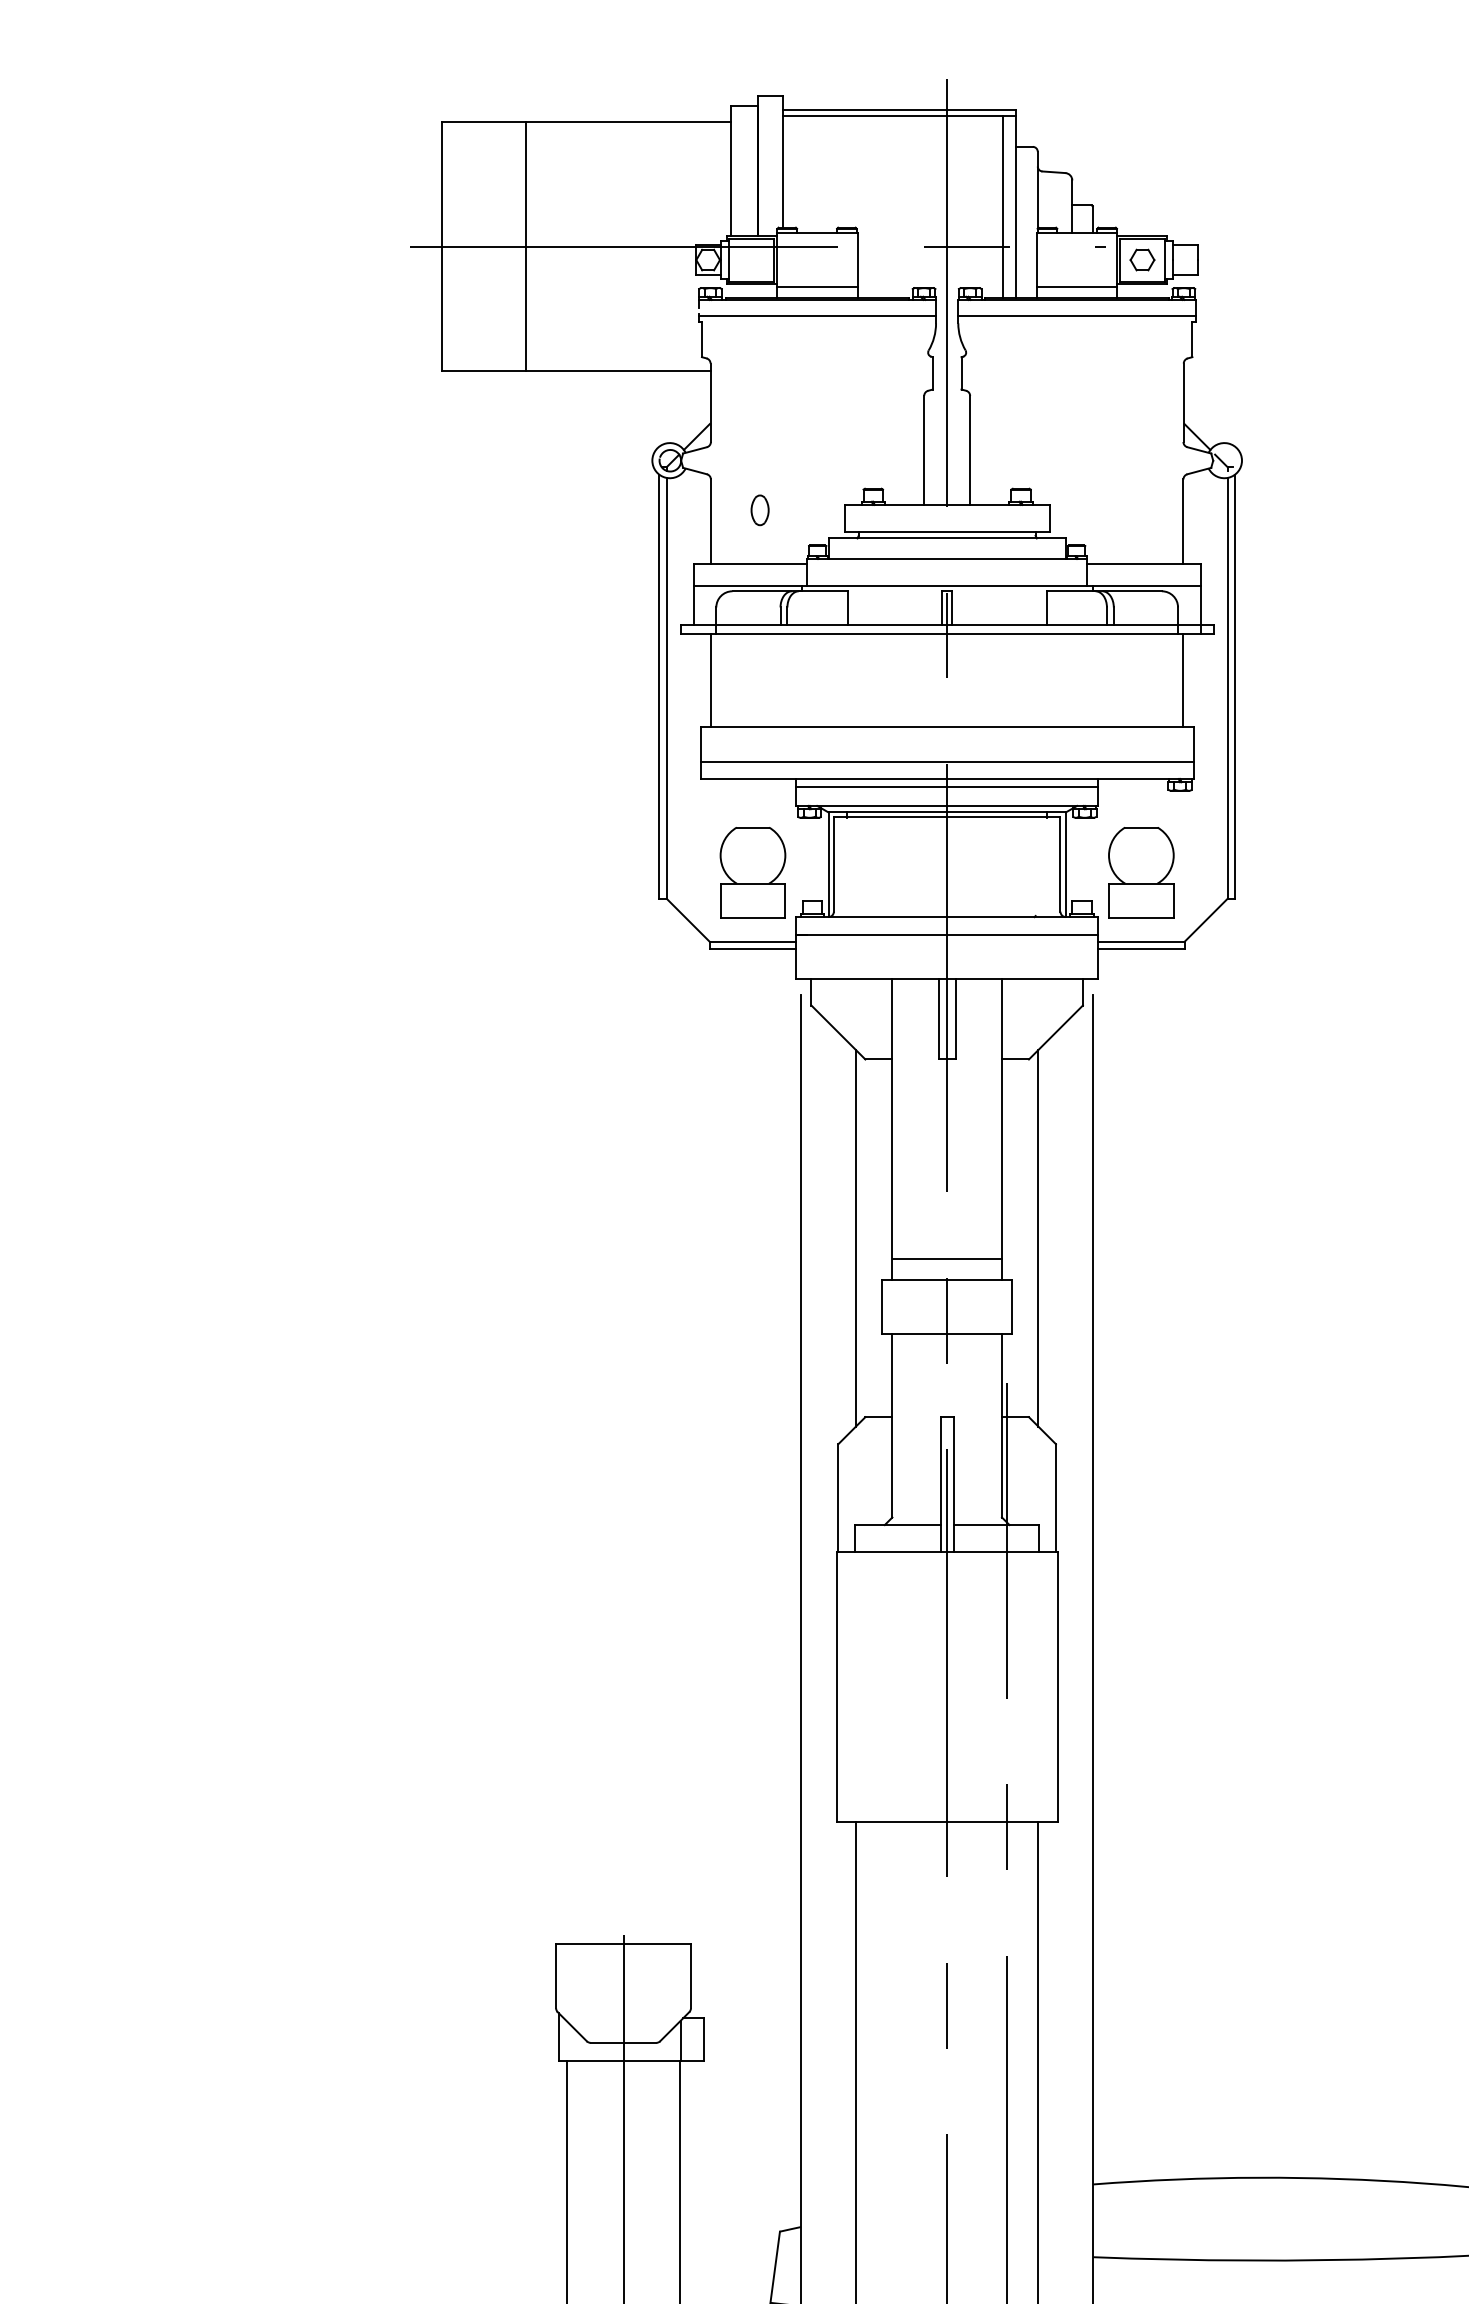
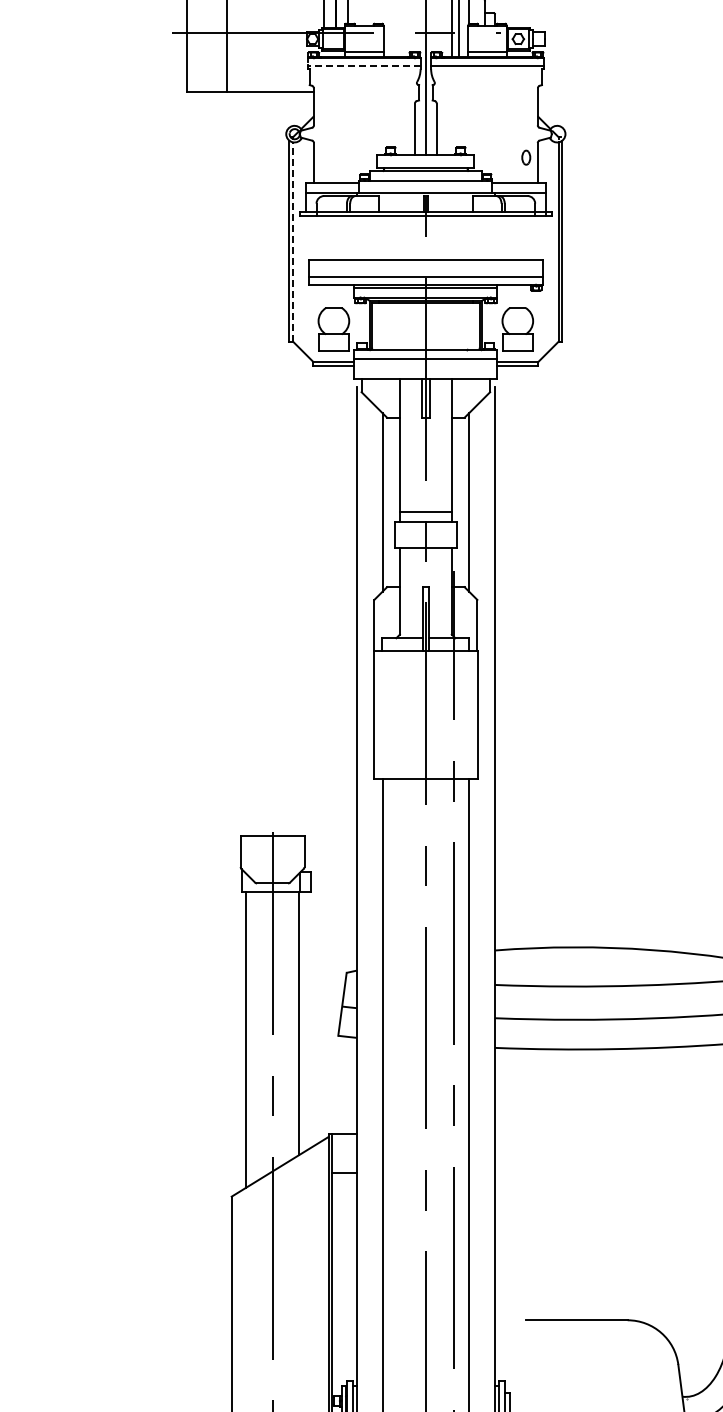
line: (815, 315) -> (363, 65), solid -> dashed
part: (760, 509) -> (526, 157), moved
line: (709, 680) -> (313, 238), removed
line: (1182, 680) -> (537, 238), removed
line: (667, 687) -> (293, 241), solid -> dashed

